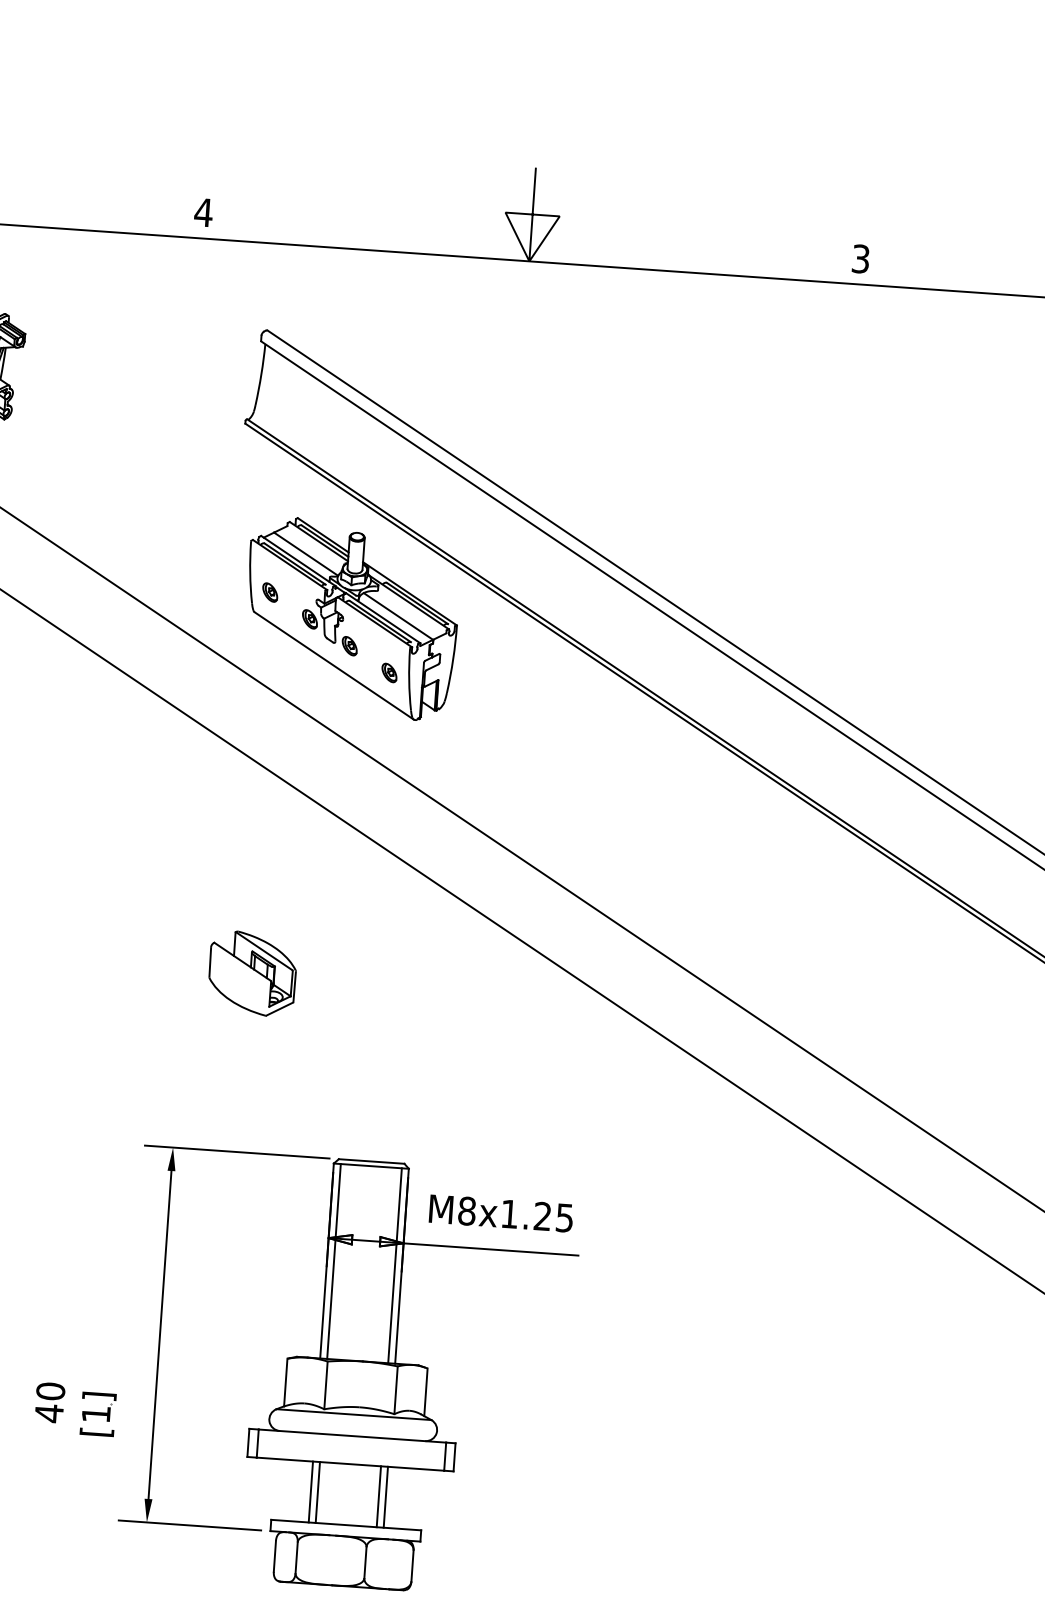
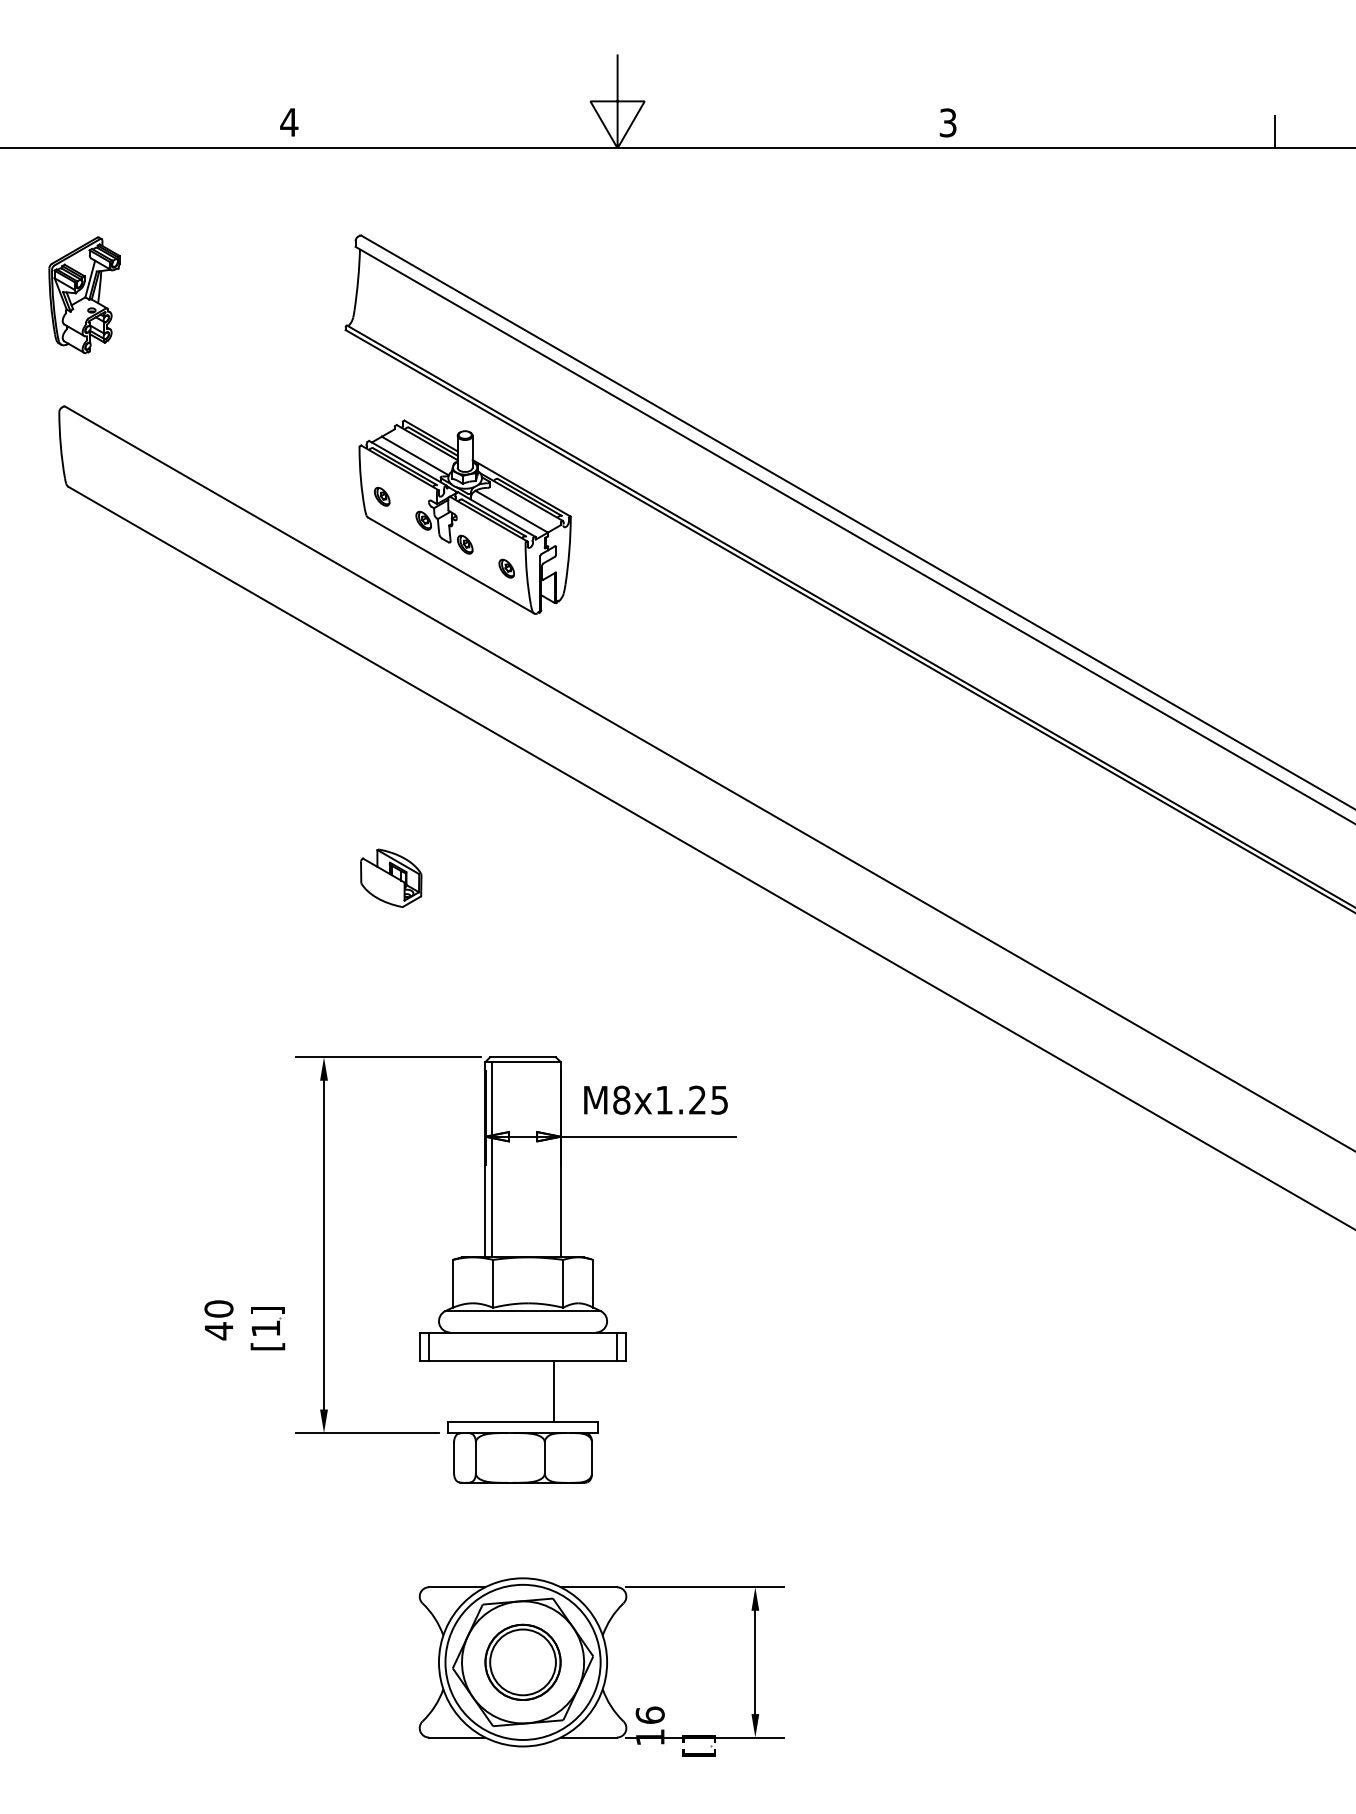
part: (252, 973) -> (391, 878), size x0.7
line: (394, 1265) -> (553, 1159), removed
line: (310, 1491) -> (485, 1390), removed
line: (317, 1491) -> (492, 1390), removed
line: (385, 1496) -> (560, 1390), removed

